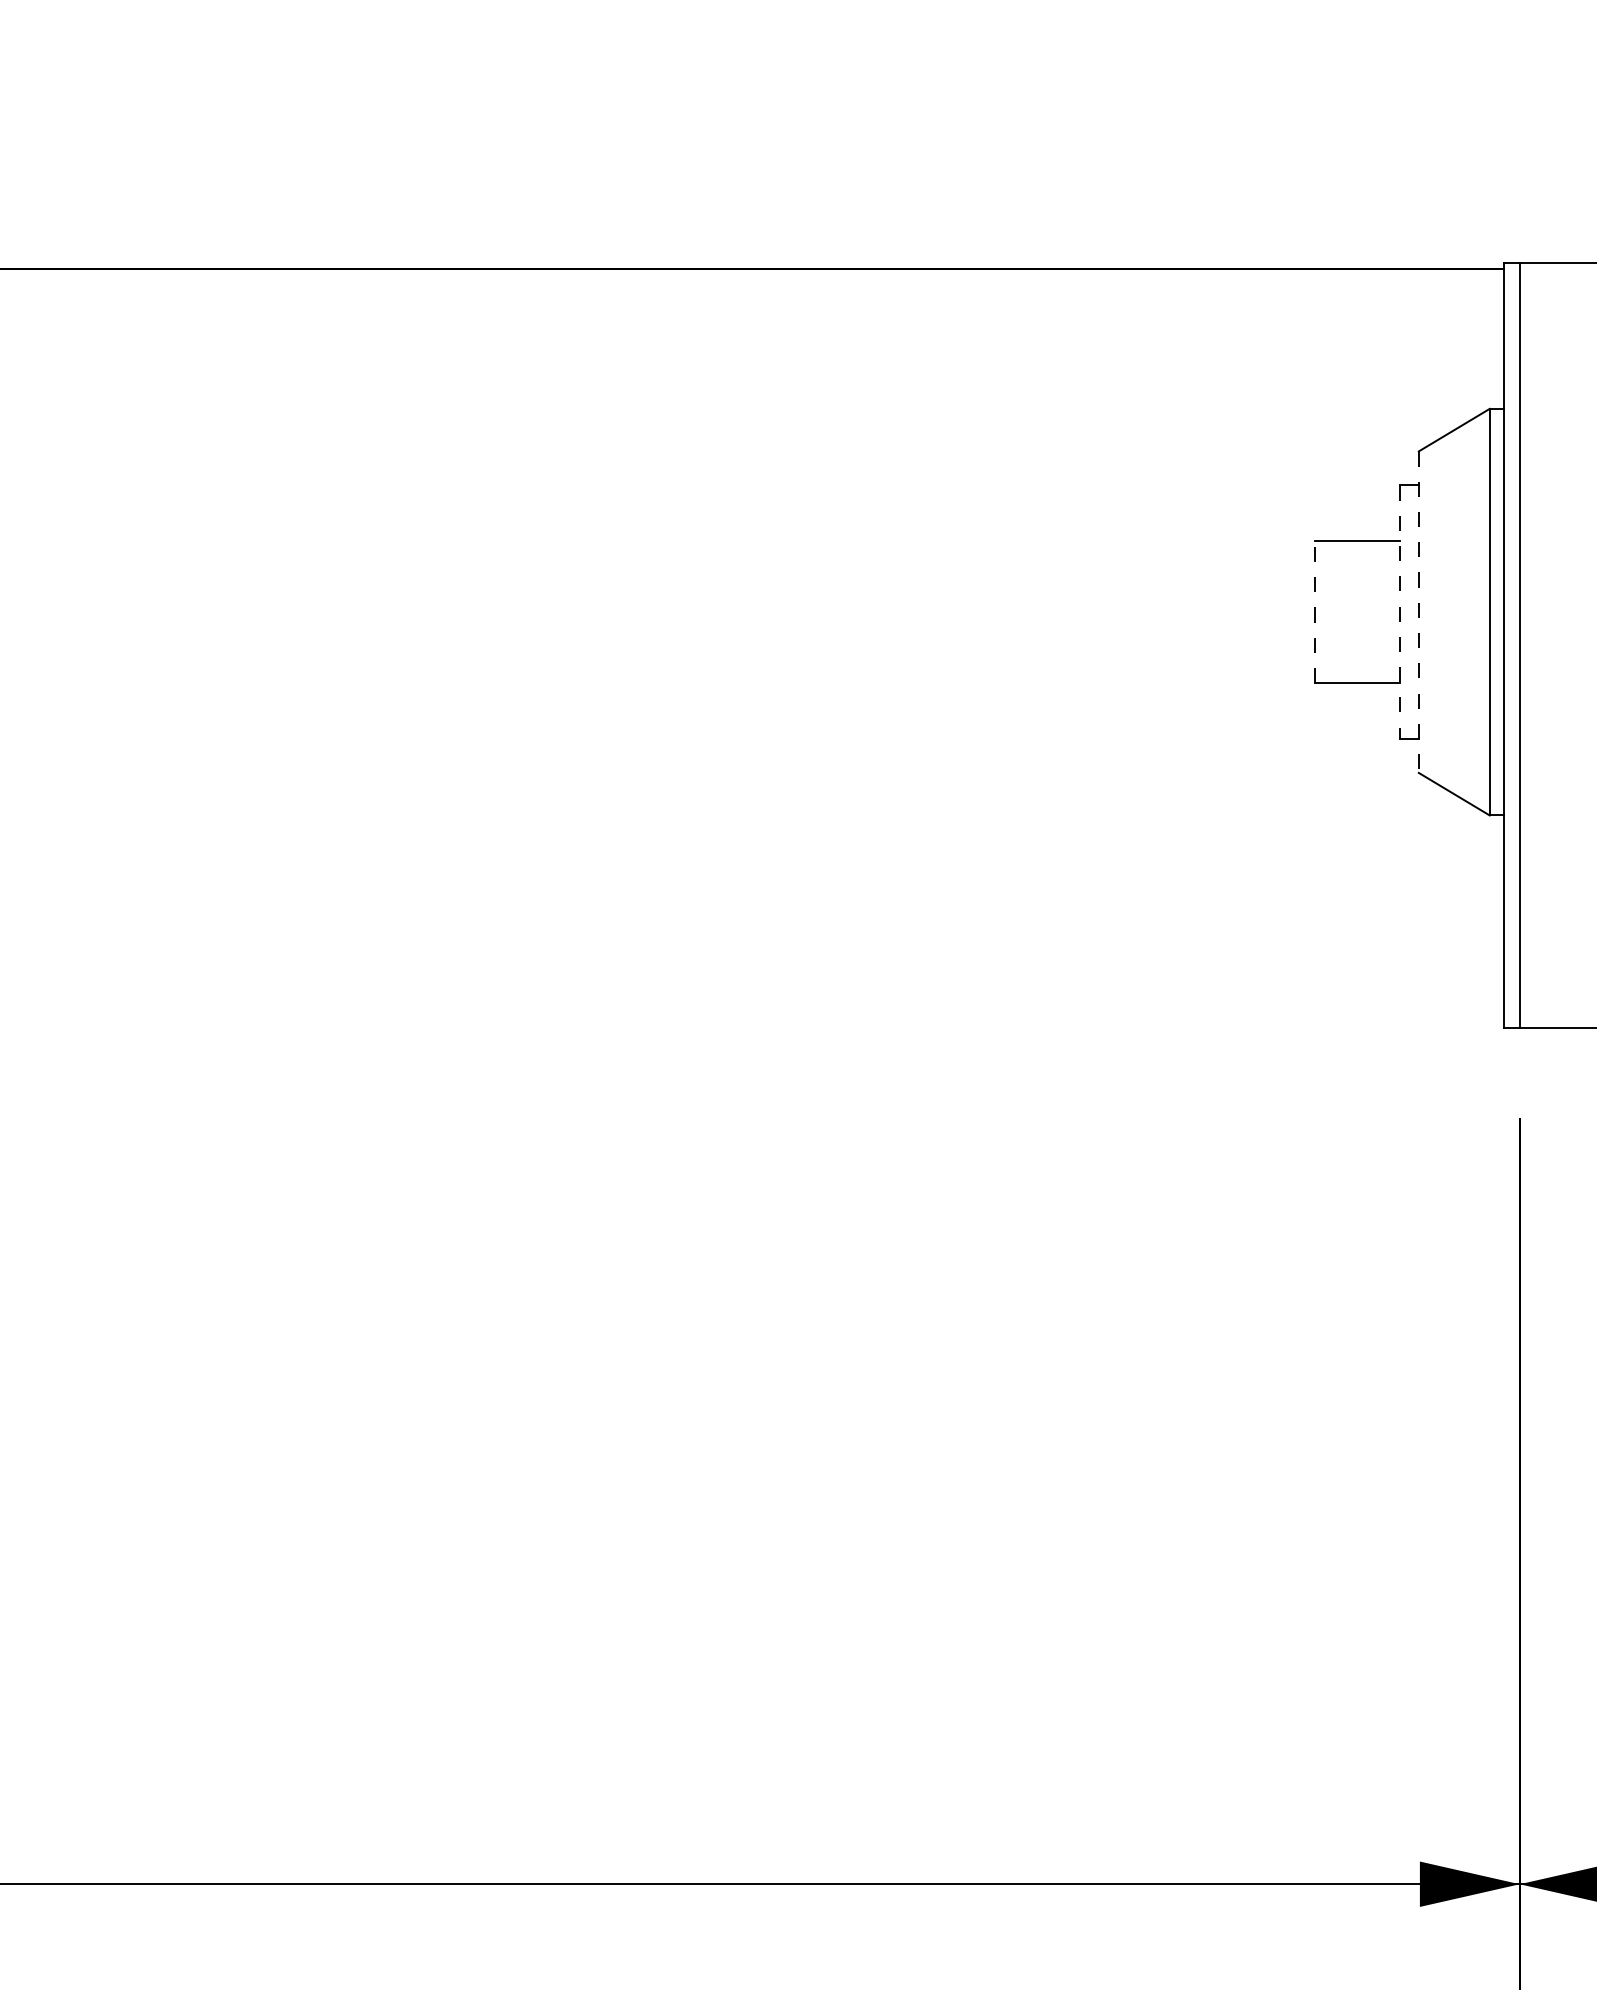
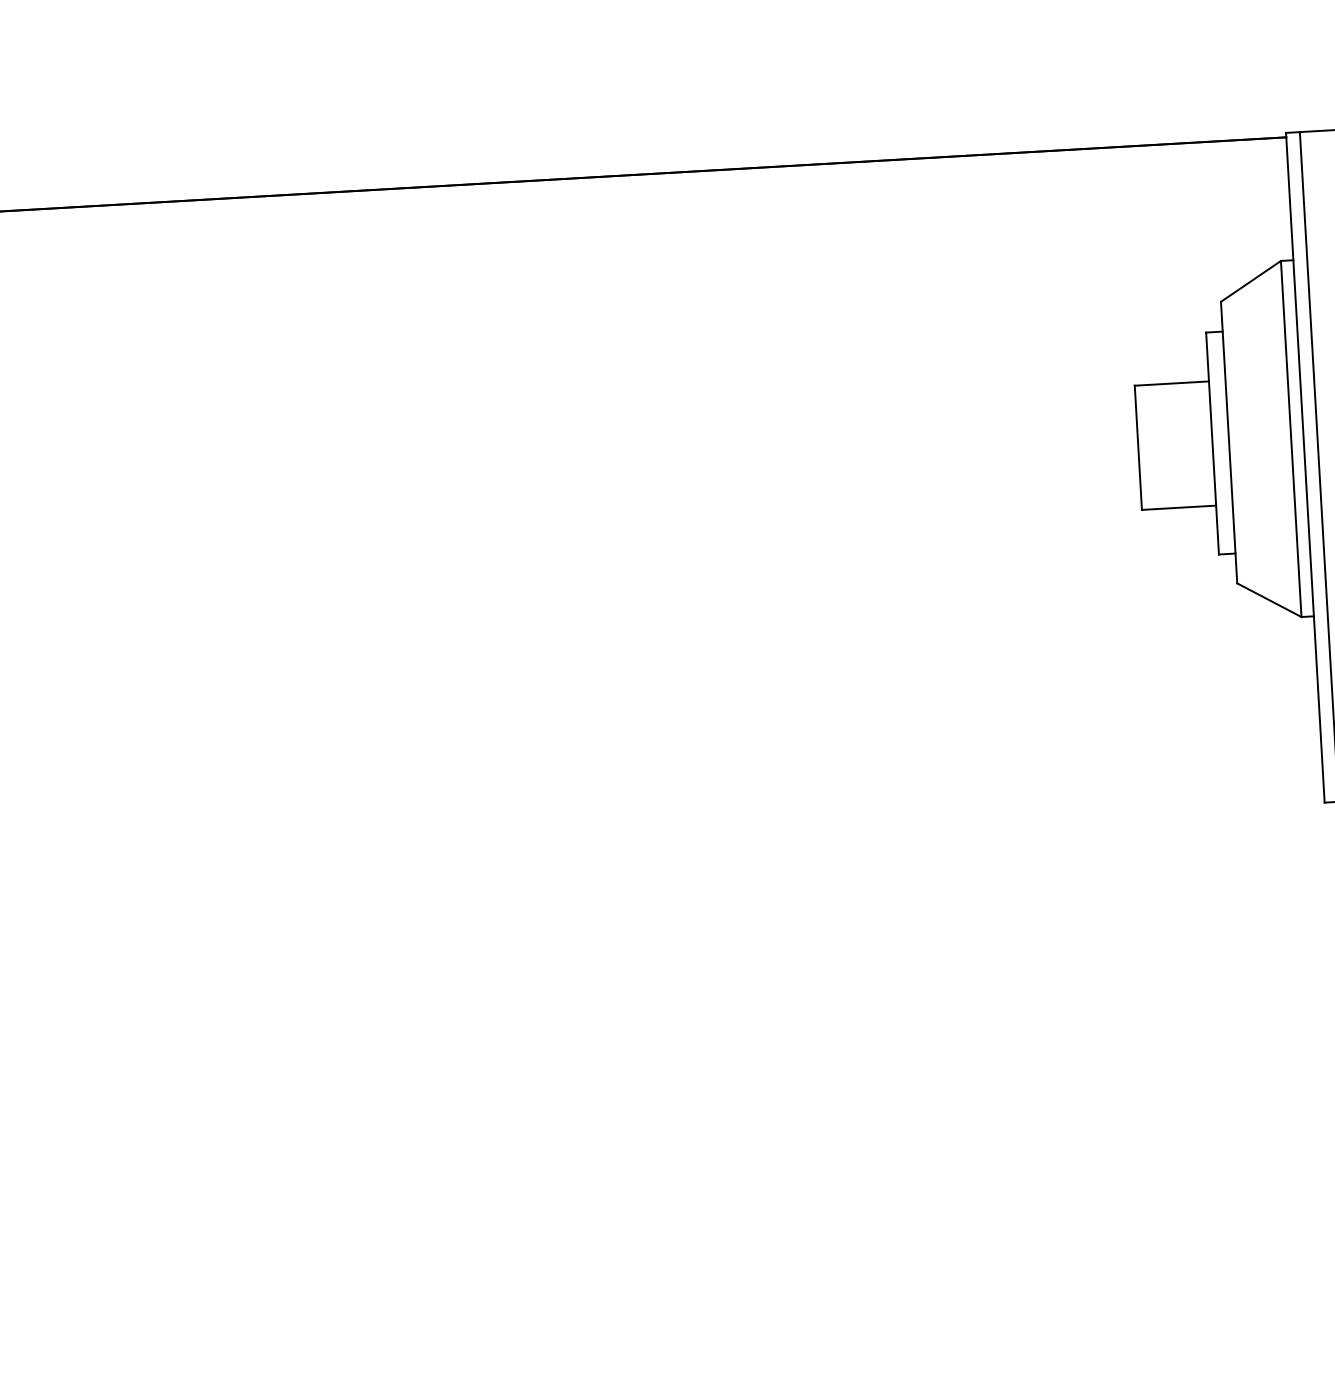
line: (1315, 612) -> (1138, 448), dashed -> solid
line: (1399, 612) -> (1212, 443), dashed -> solid
line: (1418, 612) -> (1228, 442), dashed -> solid

